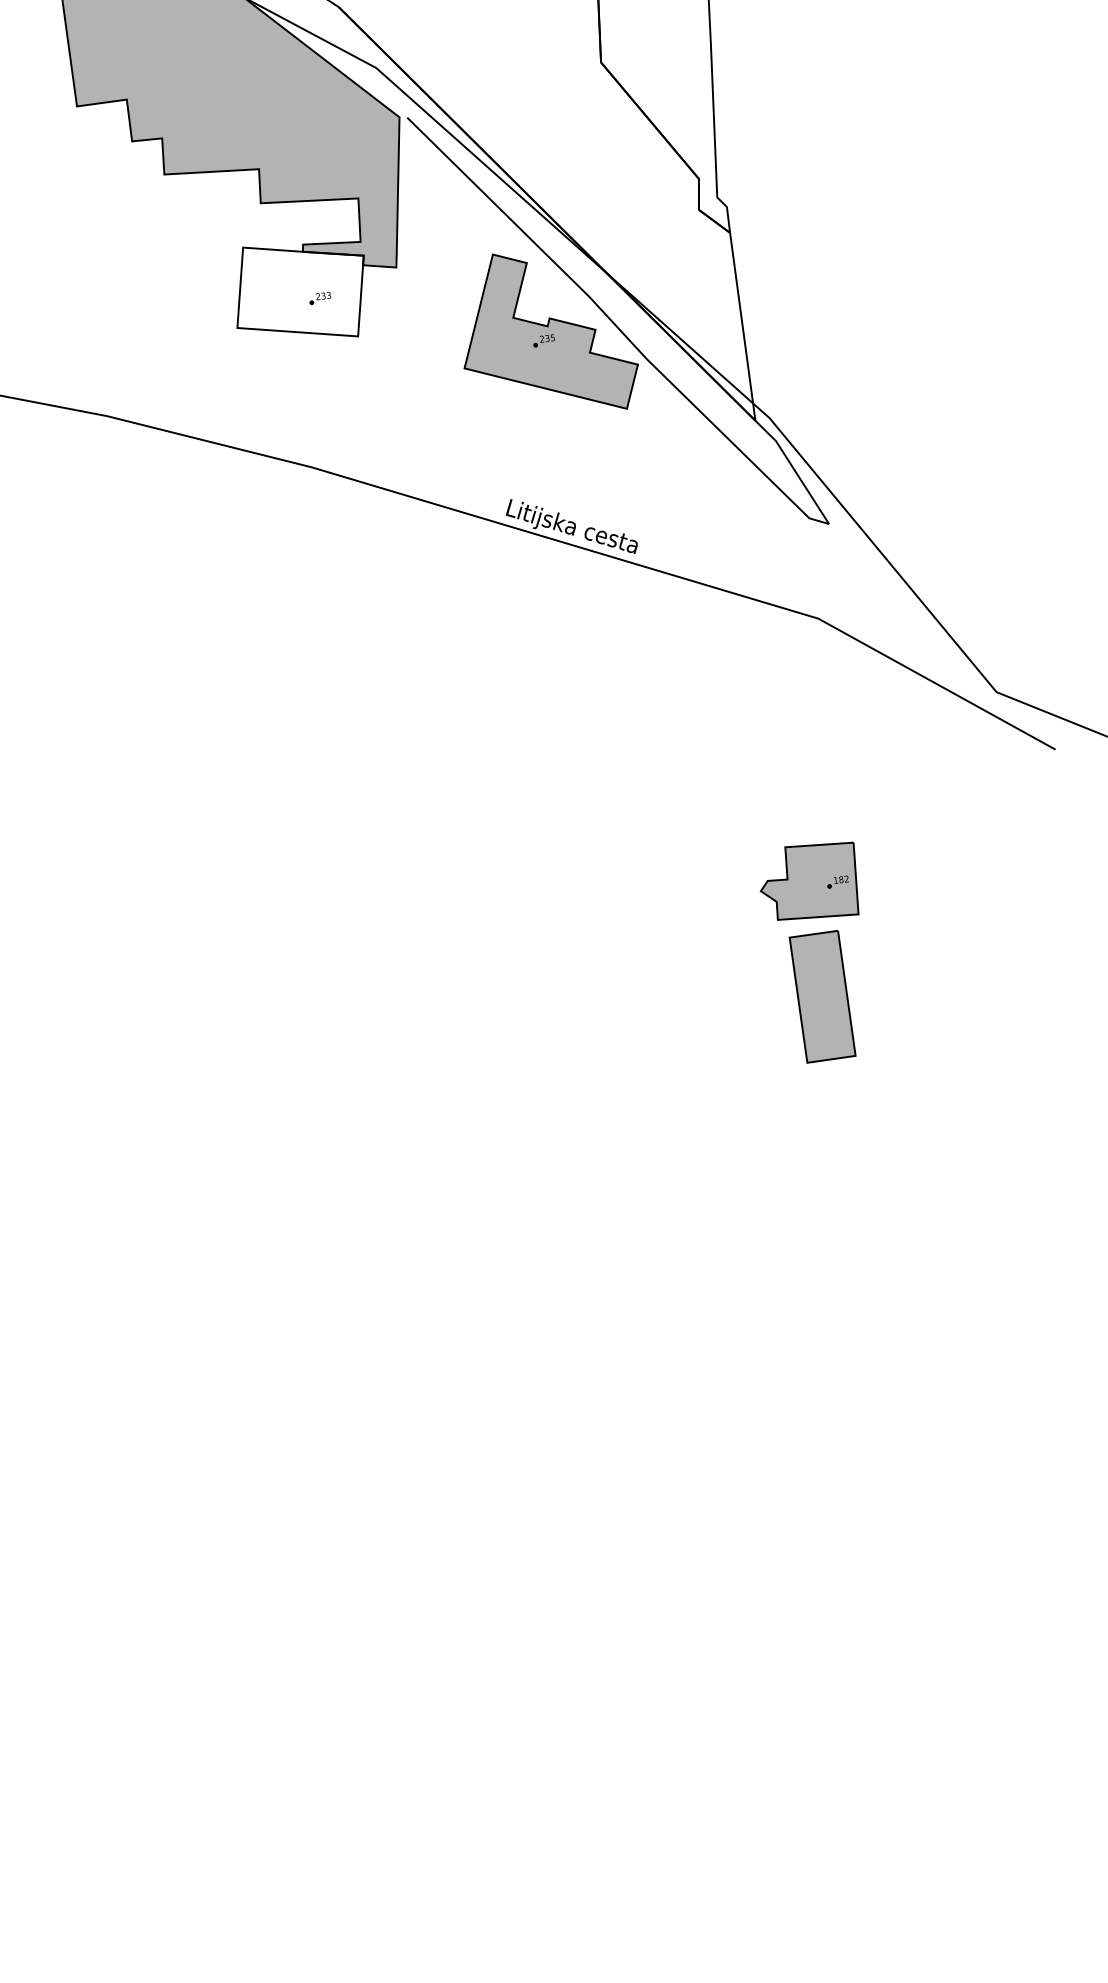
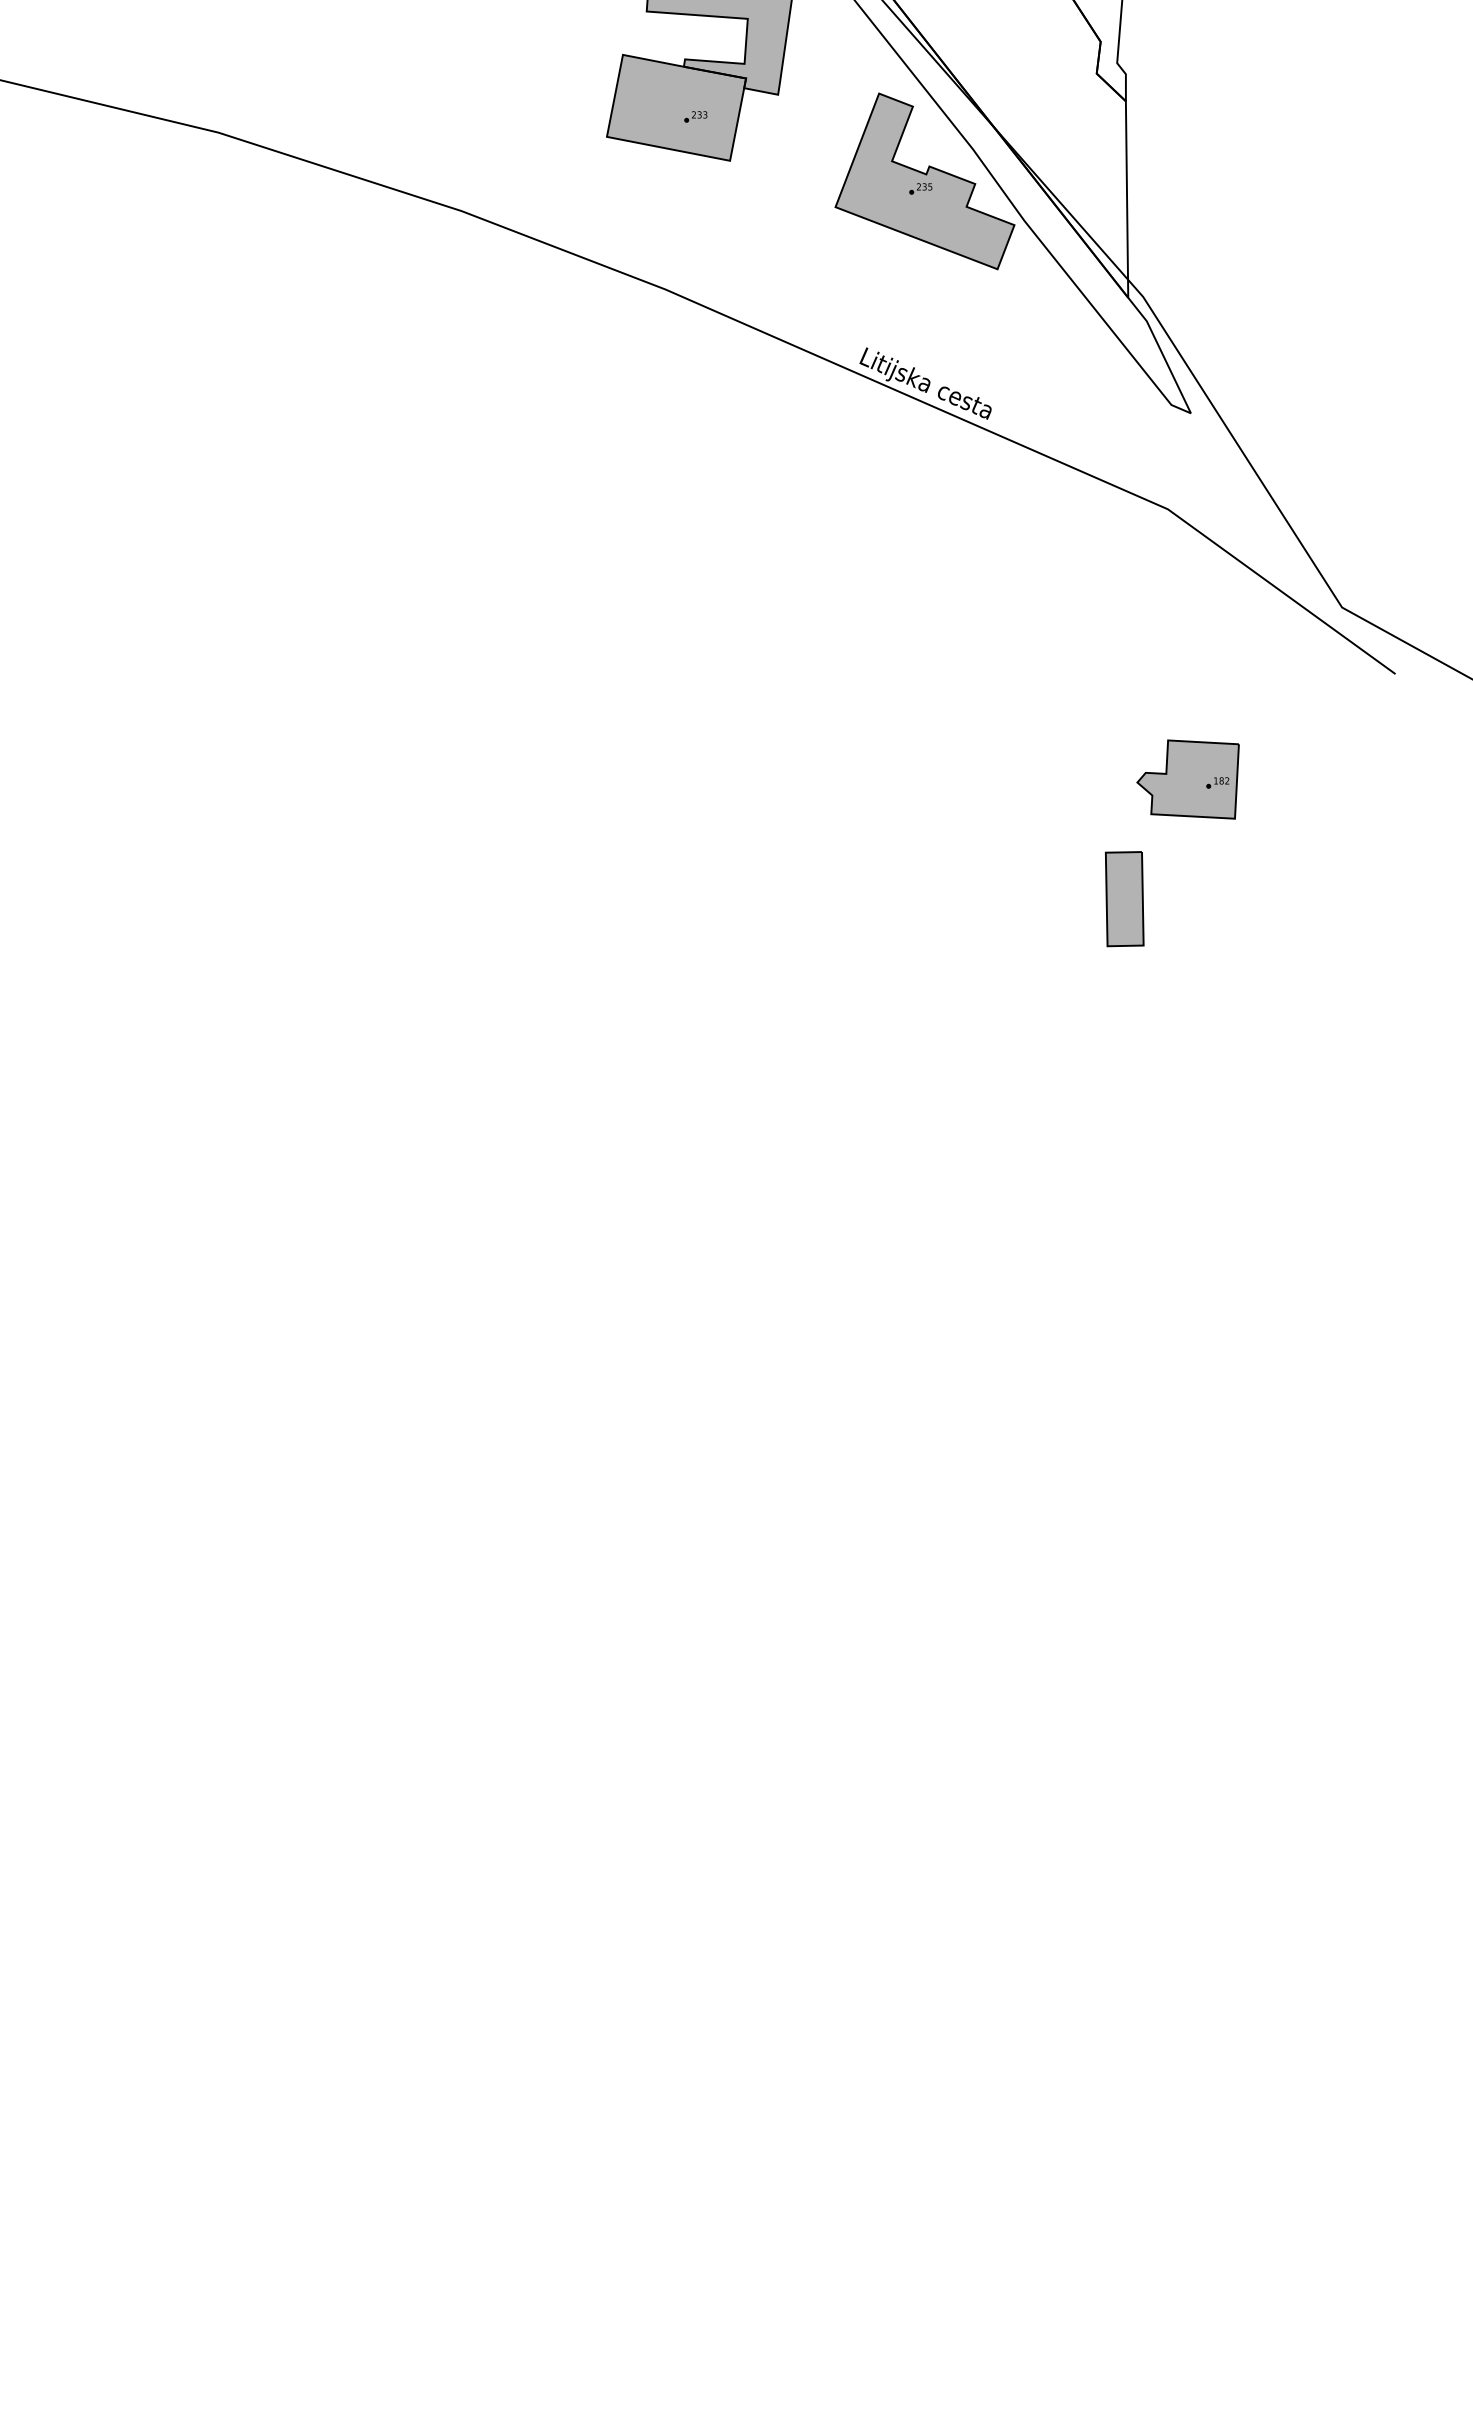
fill: (300, 291) -> (676, 107), added
part: (808, 882) -> (1187, 779), moved
part: (822, 997) -> (1124, 899), size x0.71

